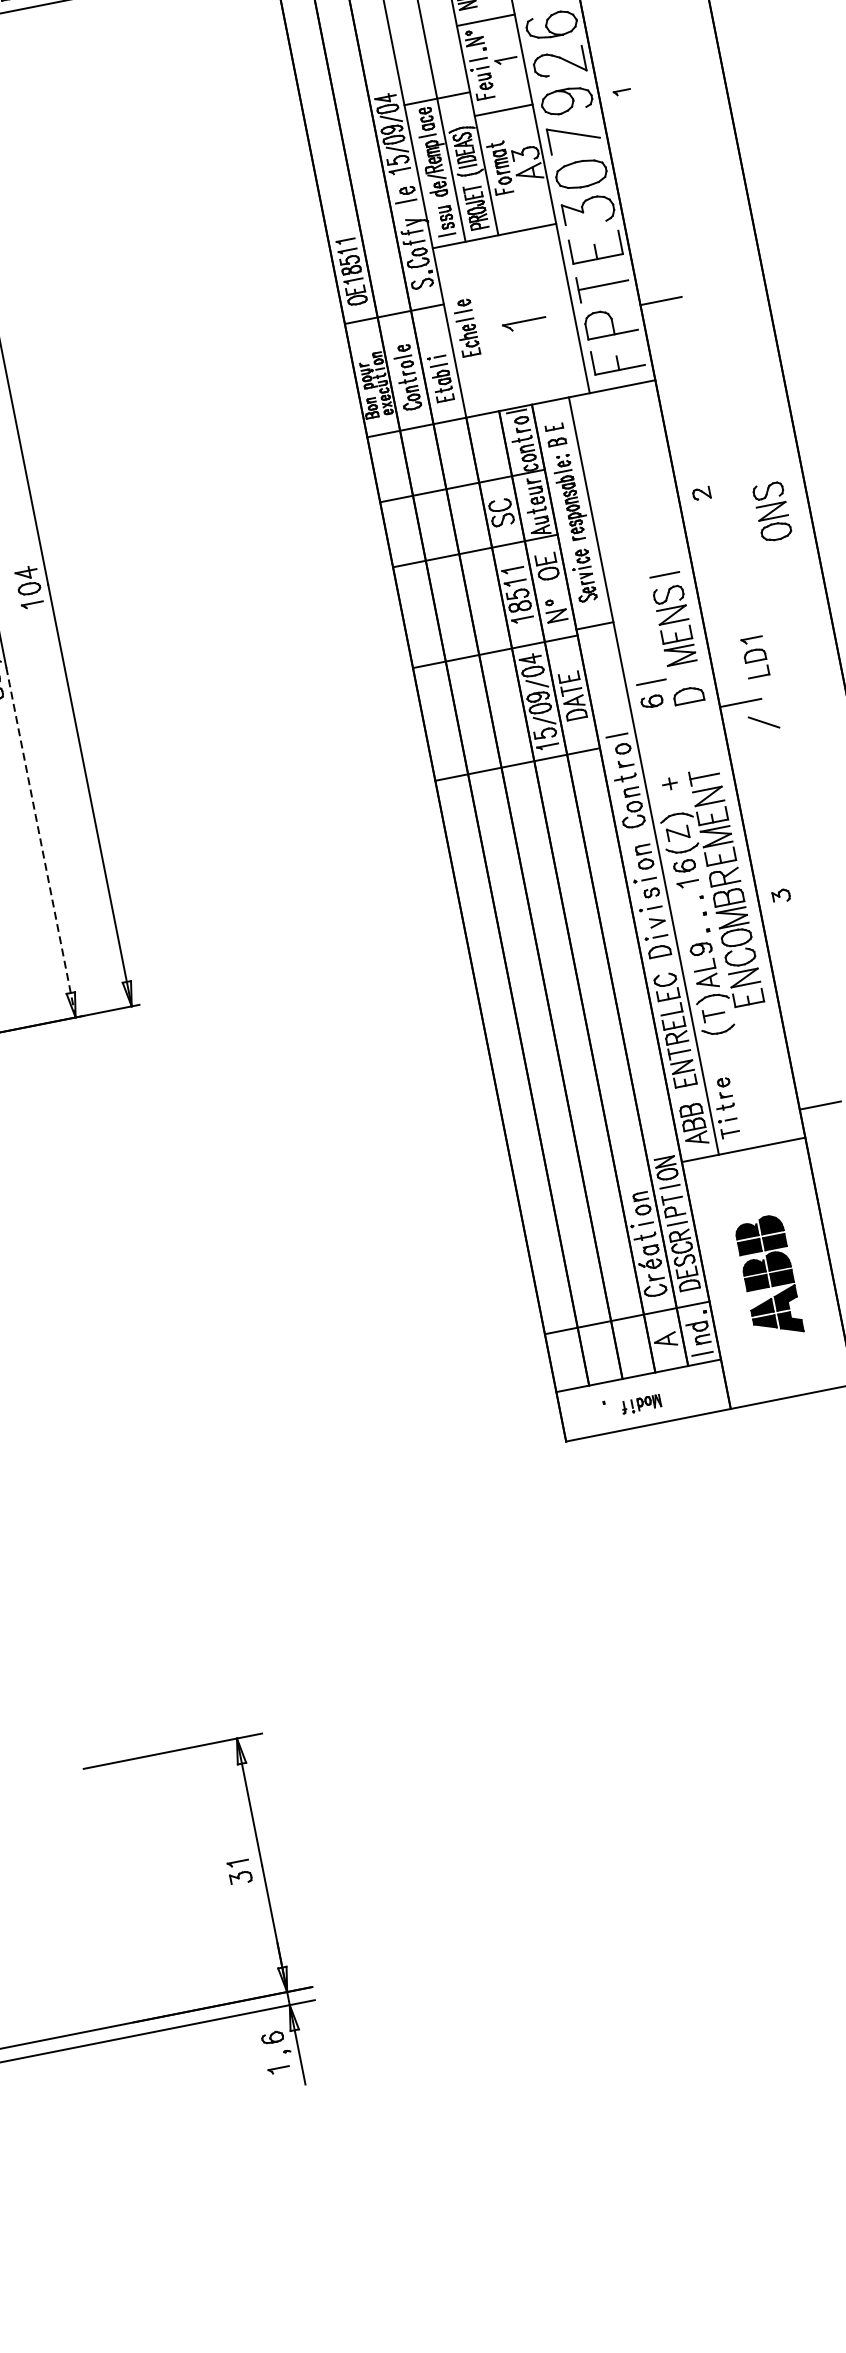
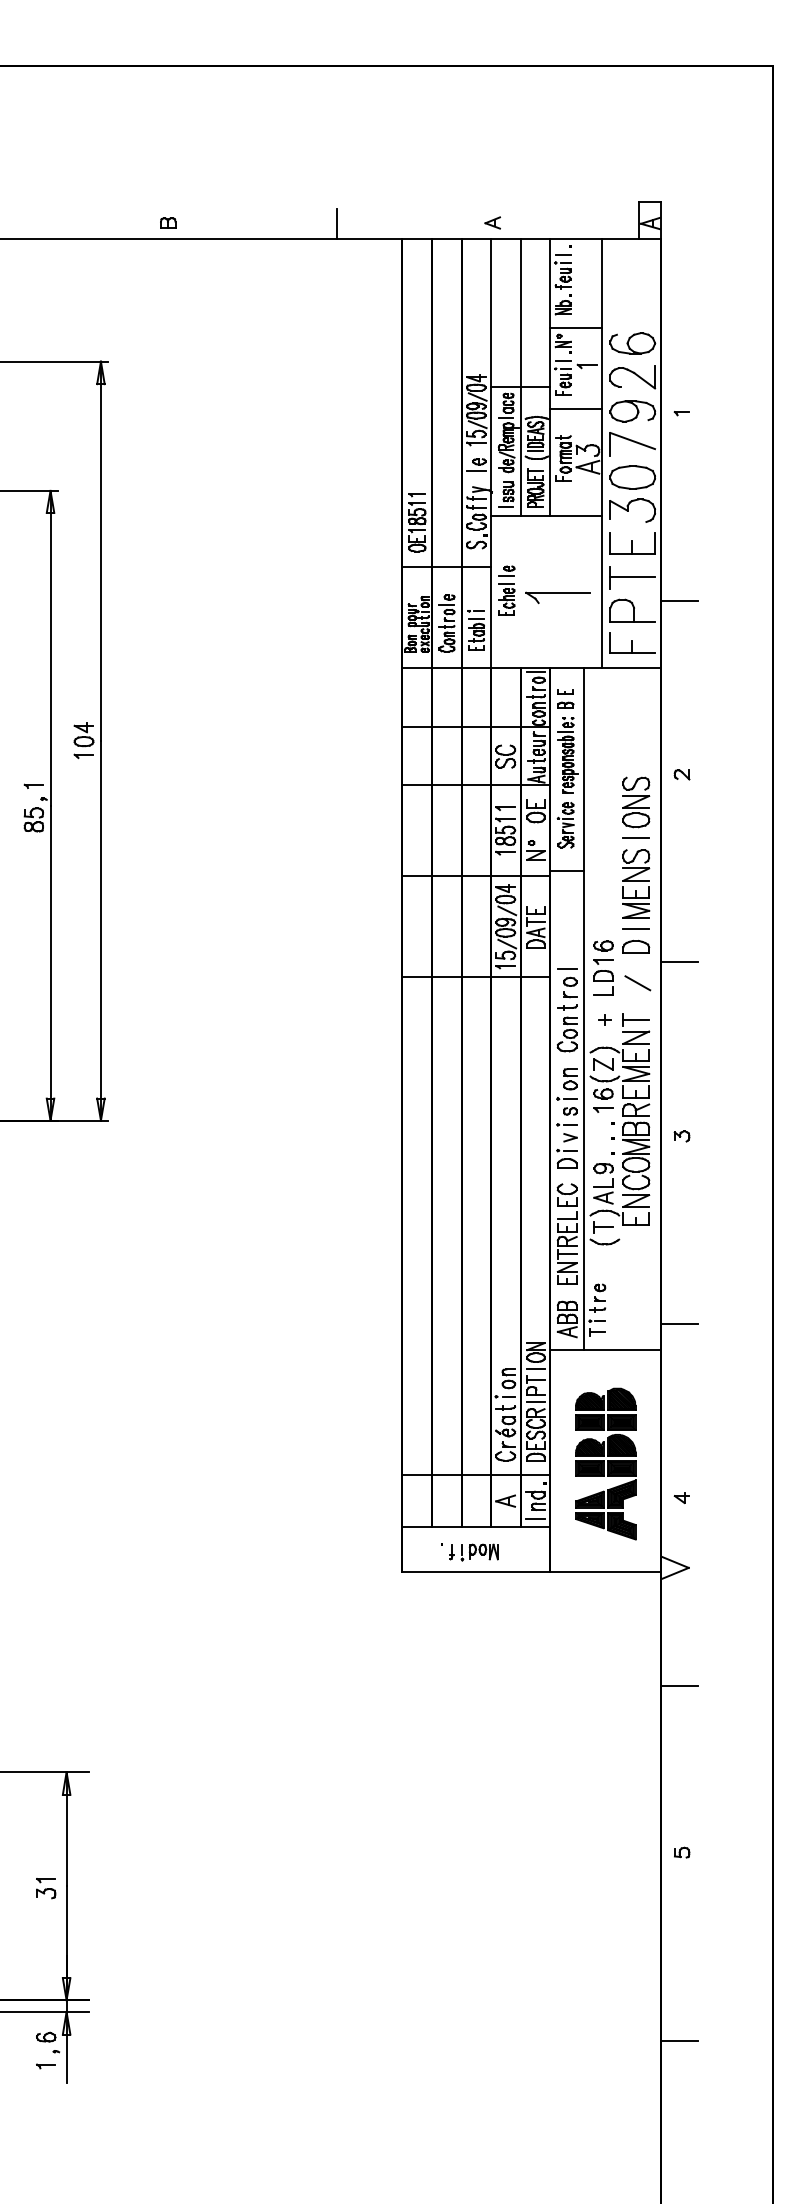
part: (524, 324) -> (557, 597), size x1.67
part: (772, 511) -> (636, 802), moved
part: (755, 657) -> (603, 977), moved
line: (650, 681) -> (635, 928), moved
line: (763, 722) -> (637, 983), moved
line: (40, 841) -> (50, 962), dashed -> solid
part: (768, 1276) -> (605, 1463), size x1.43
part: (641, 1404) -> (473, 1552), size x1.43

